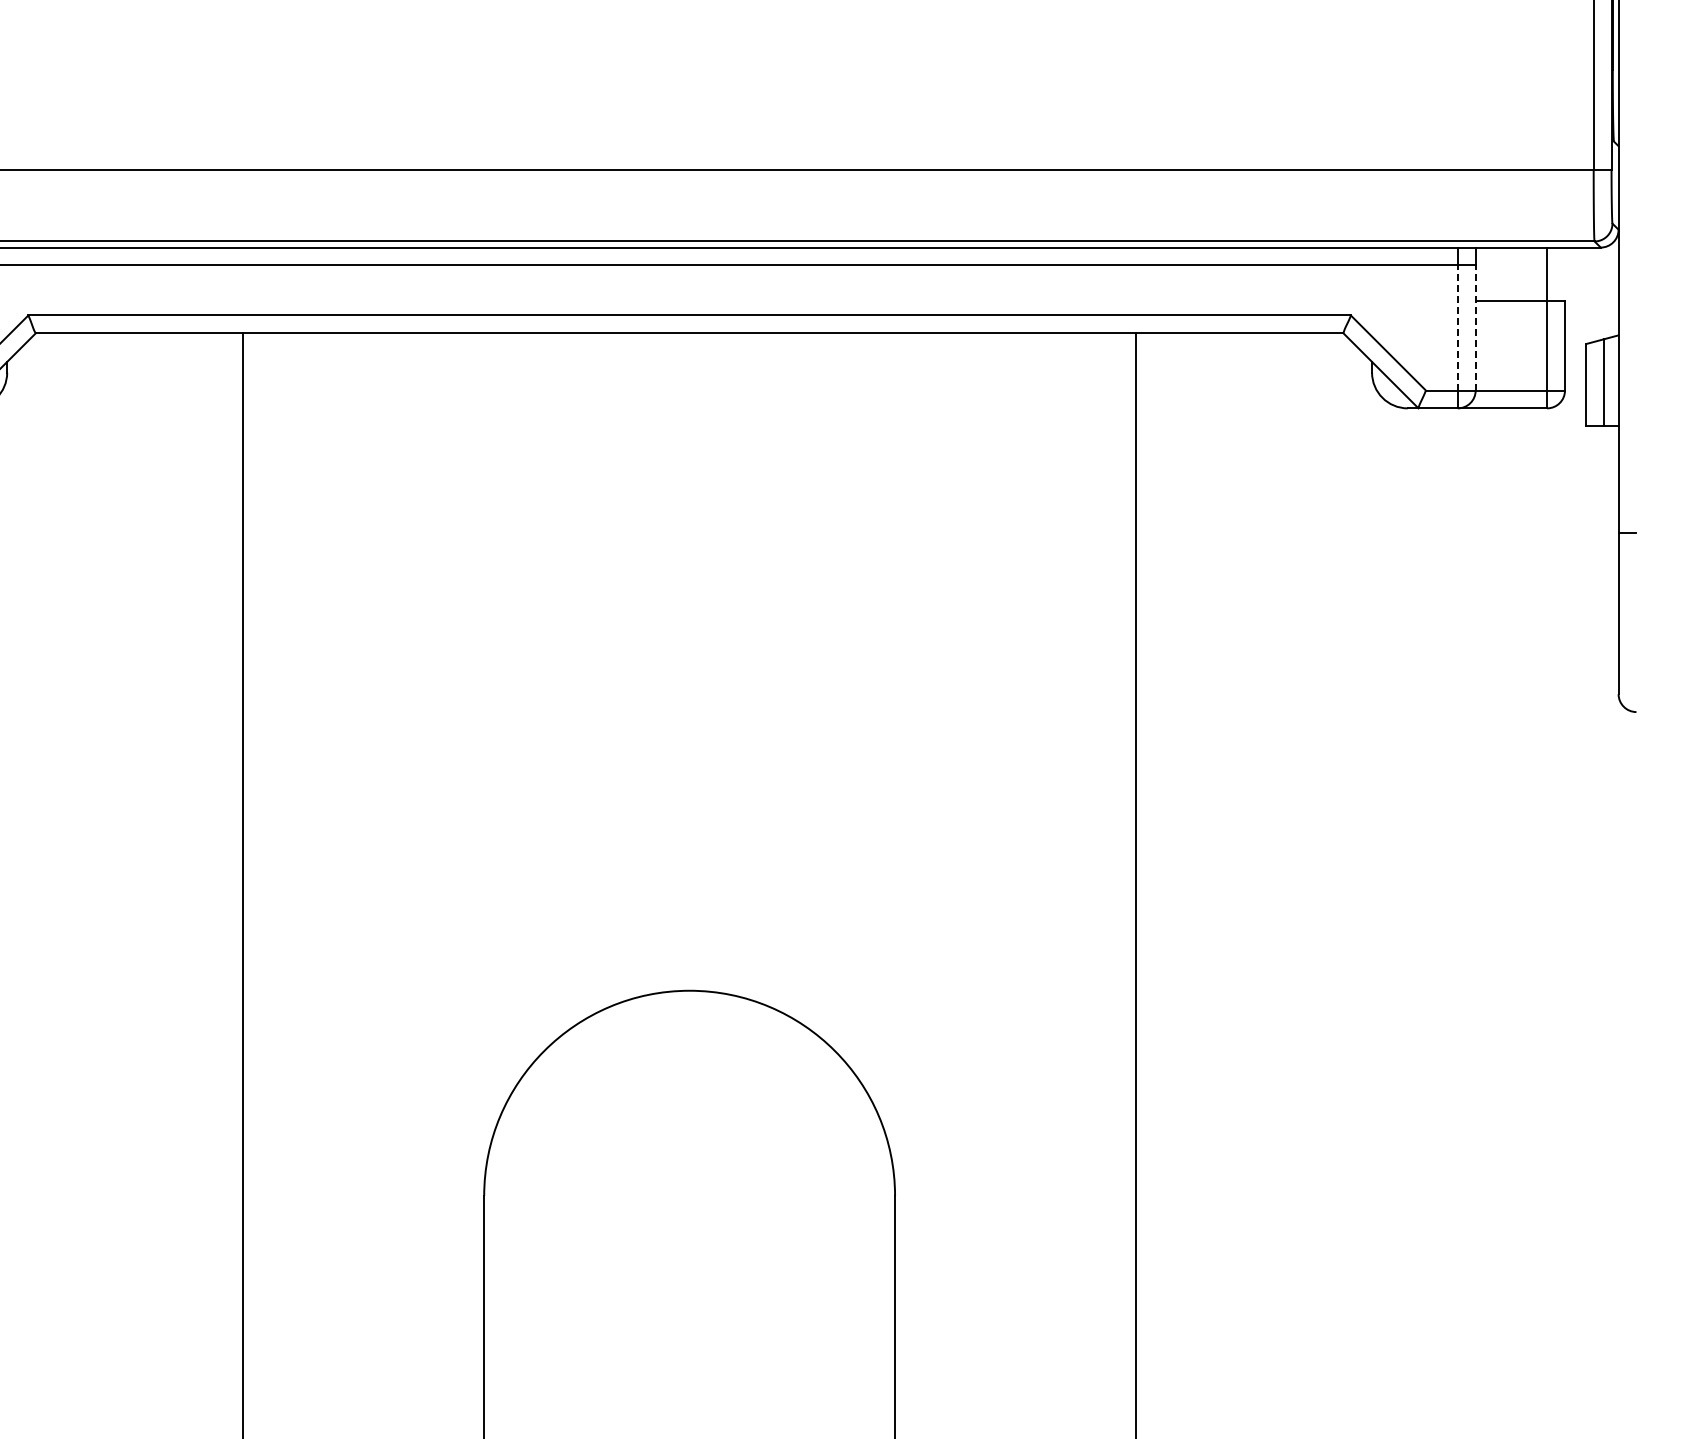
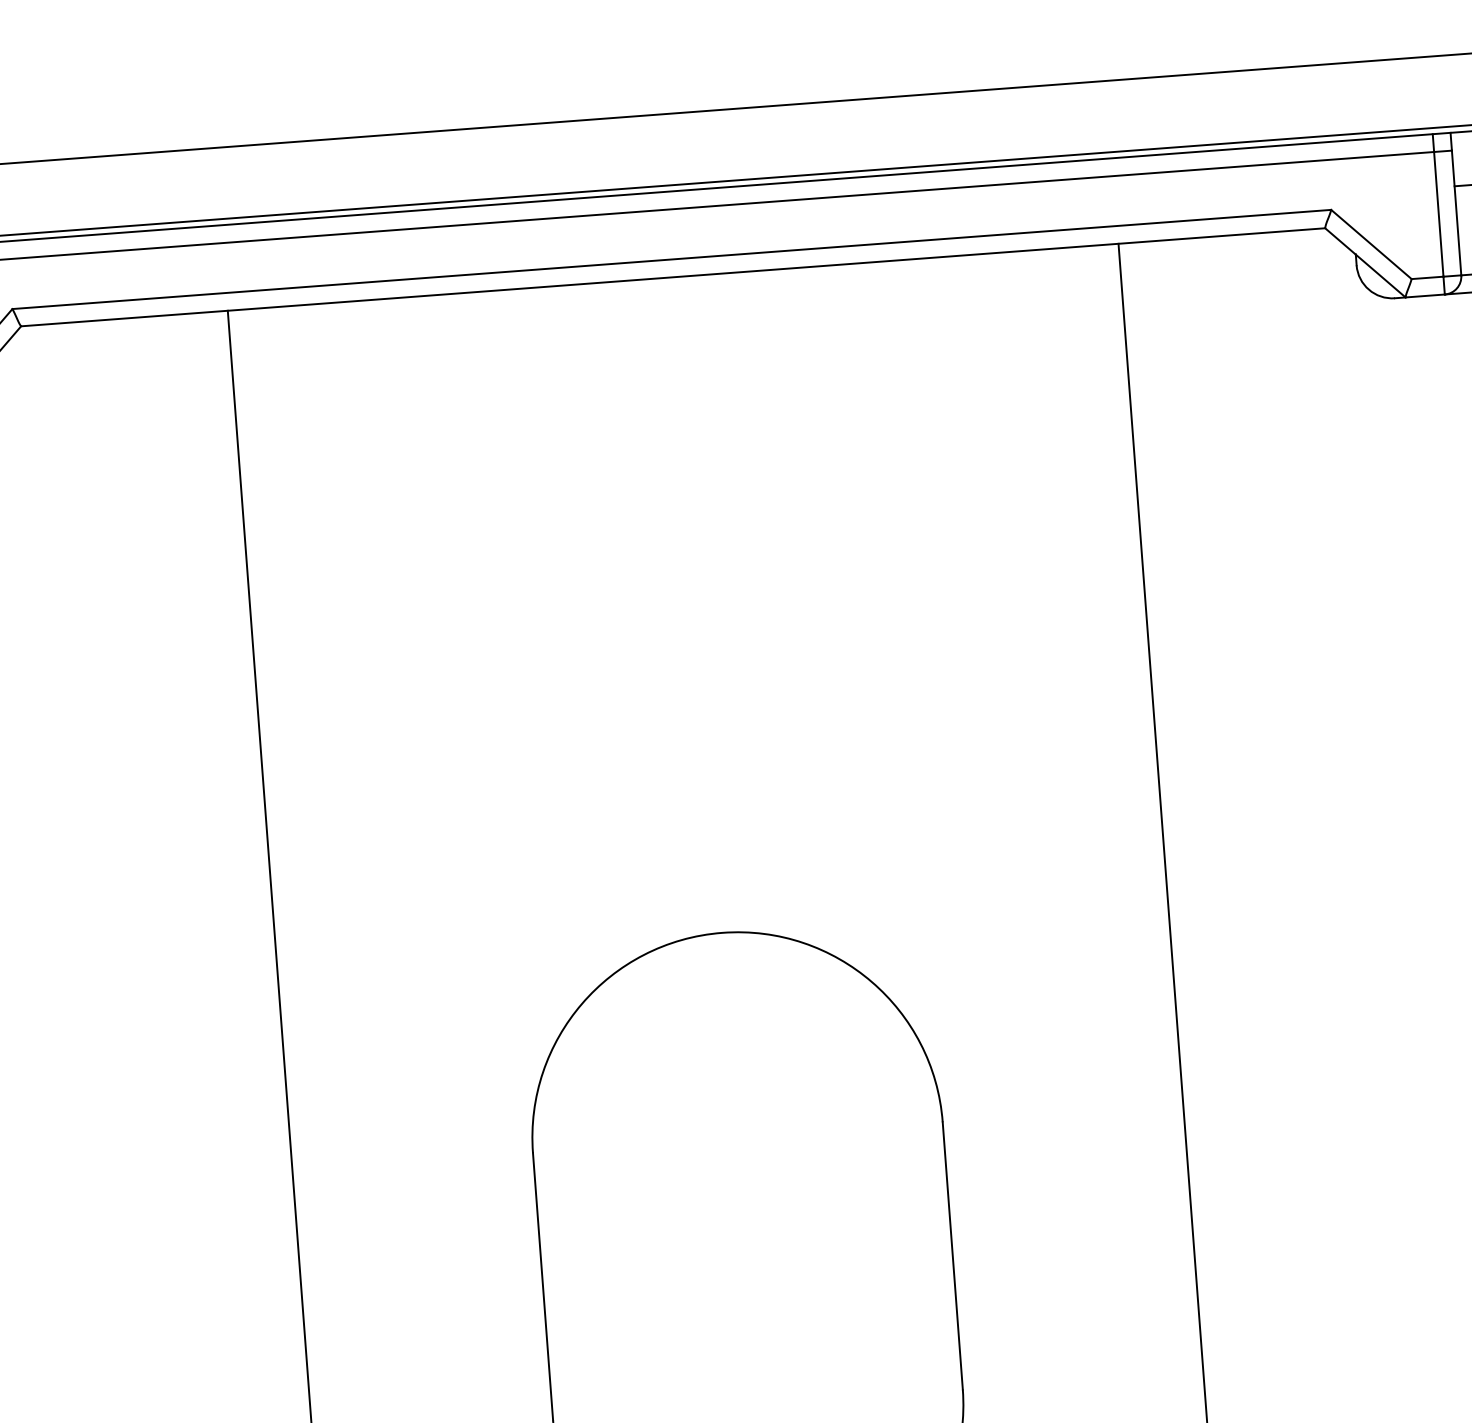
line: (1457, 327) -> (1438, 213), dashed -> solid
line: (1475, 327) -> (1456, 212), dashed -> solid

